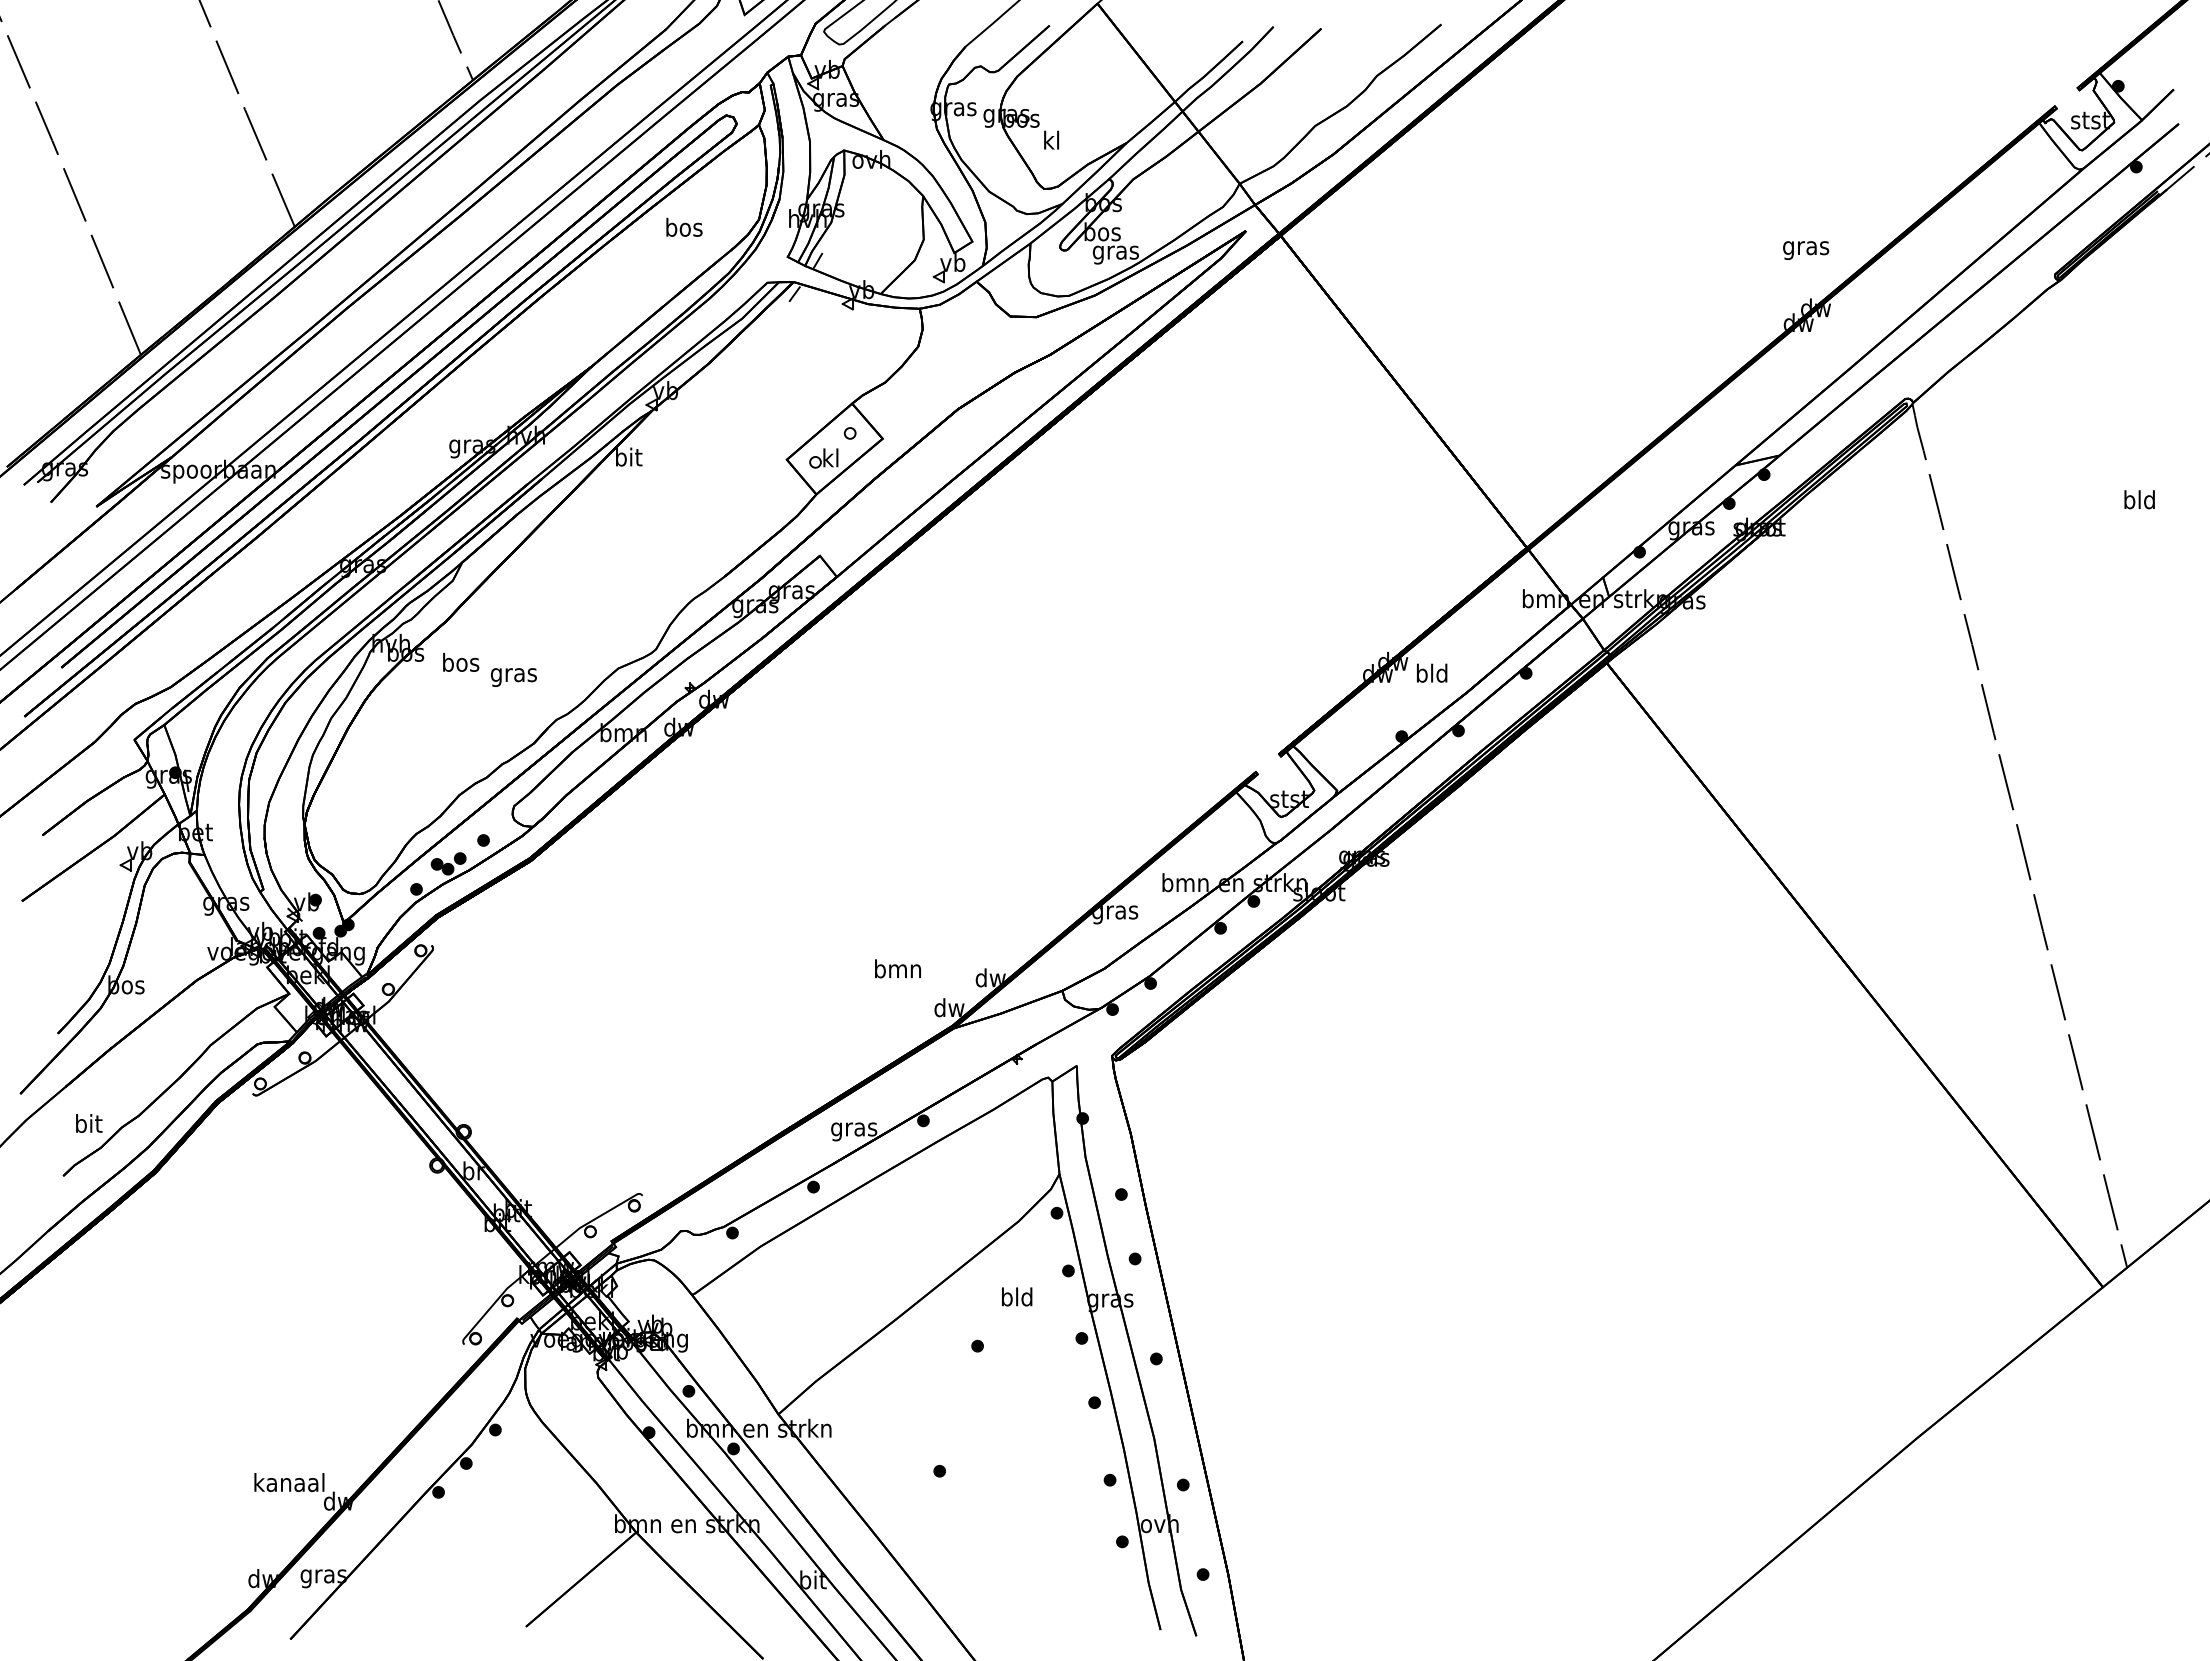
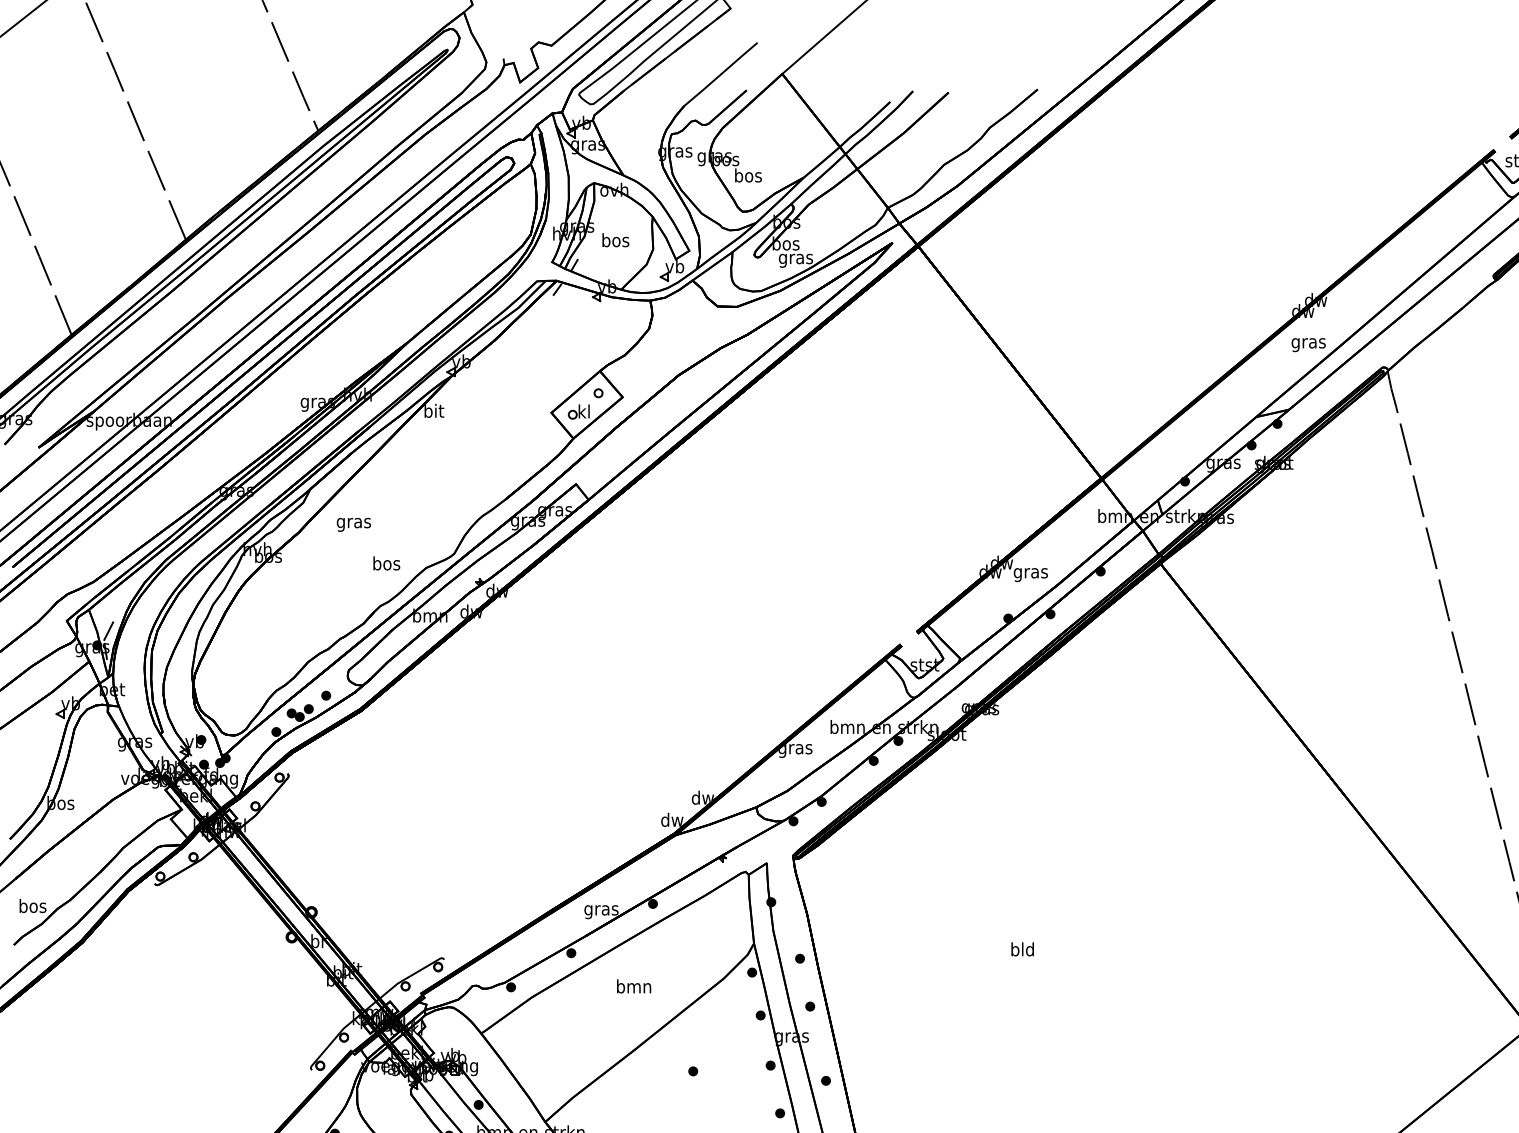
text: (1052, 139) -> (748, 174), kl -> bos
text: (684, 226) -> (615, 239), moved
text: (1806, 250) -> (1308, 345), moved
text: (461, 662) -> (387, 563), moved
text: (1432, 675) -> (1031, 573), bld -> gras
text: (513, 677) -> (353, 524), moved
line: (190, 753) -> (108, 631), added
text: (897, 968) -> (633, 986), moved
text: (89, 1123) -> (33, 905), bit -> bos
text: (1017, 1296) -> (1022, 949), moved

